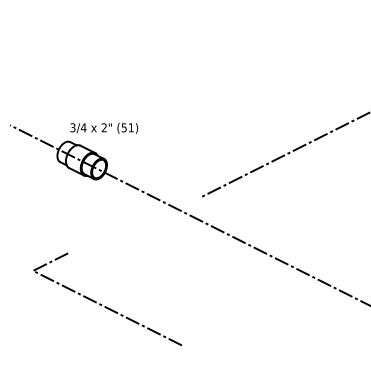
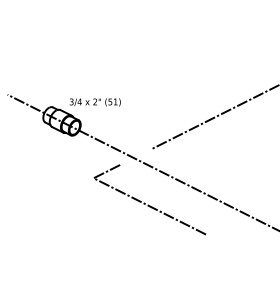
text: (104, 128) -> (95, 102), moved
part: (102, 304) -> (146, 203), moved

